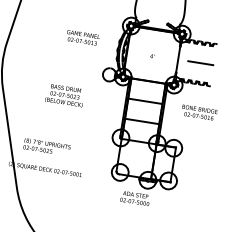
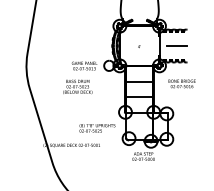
text: (82, 37) -> (84, 65), moved
text: (47, 147) -> (97, 128), moved

